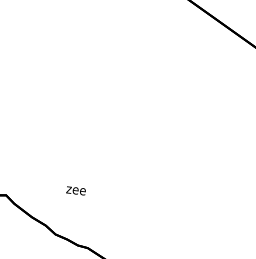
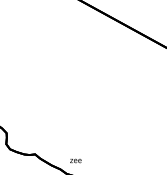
text: (75, 190) -> (75, 160), moved

